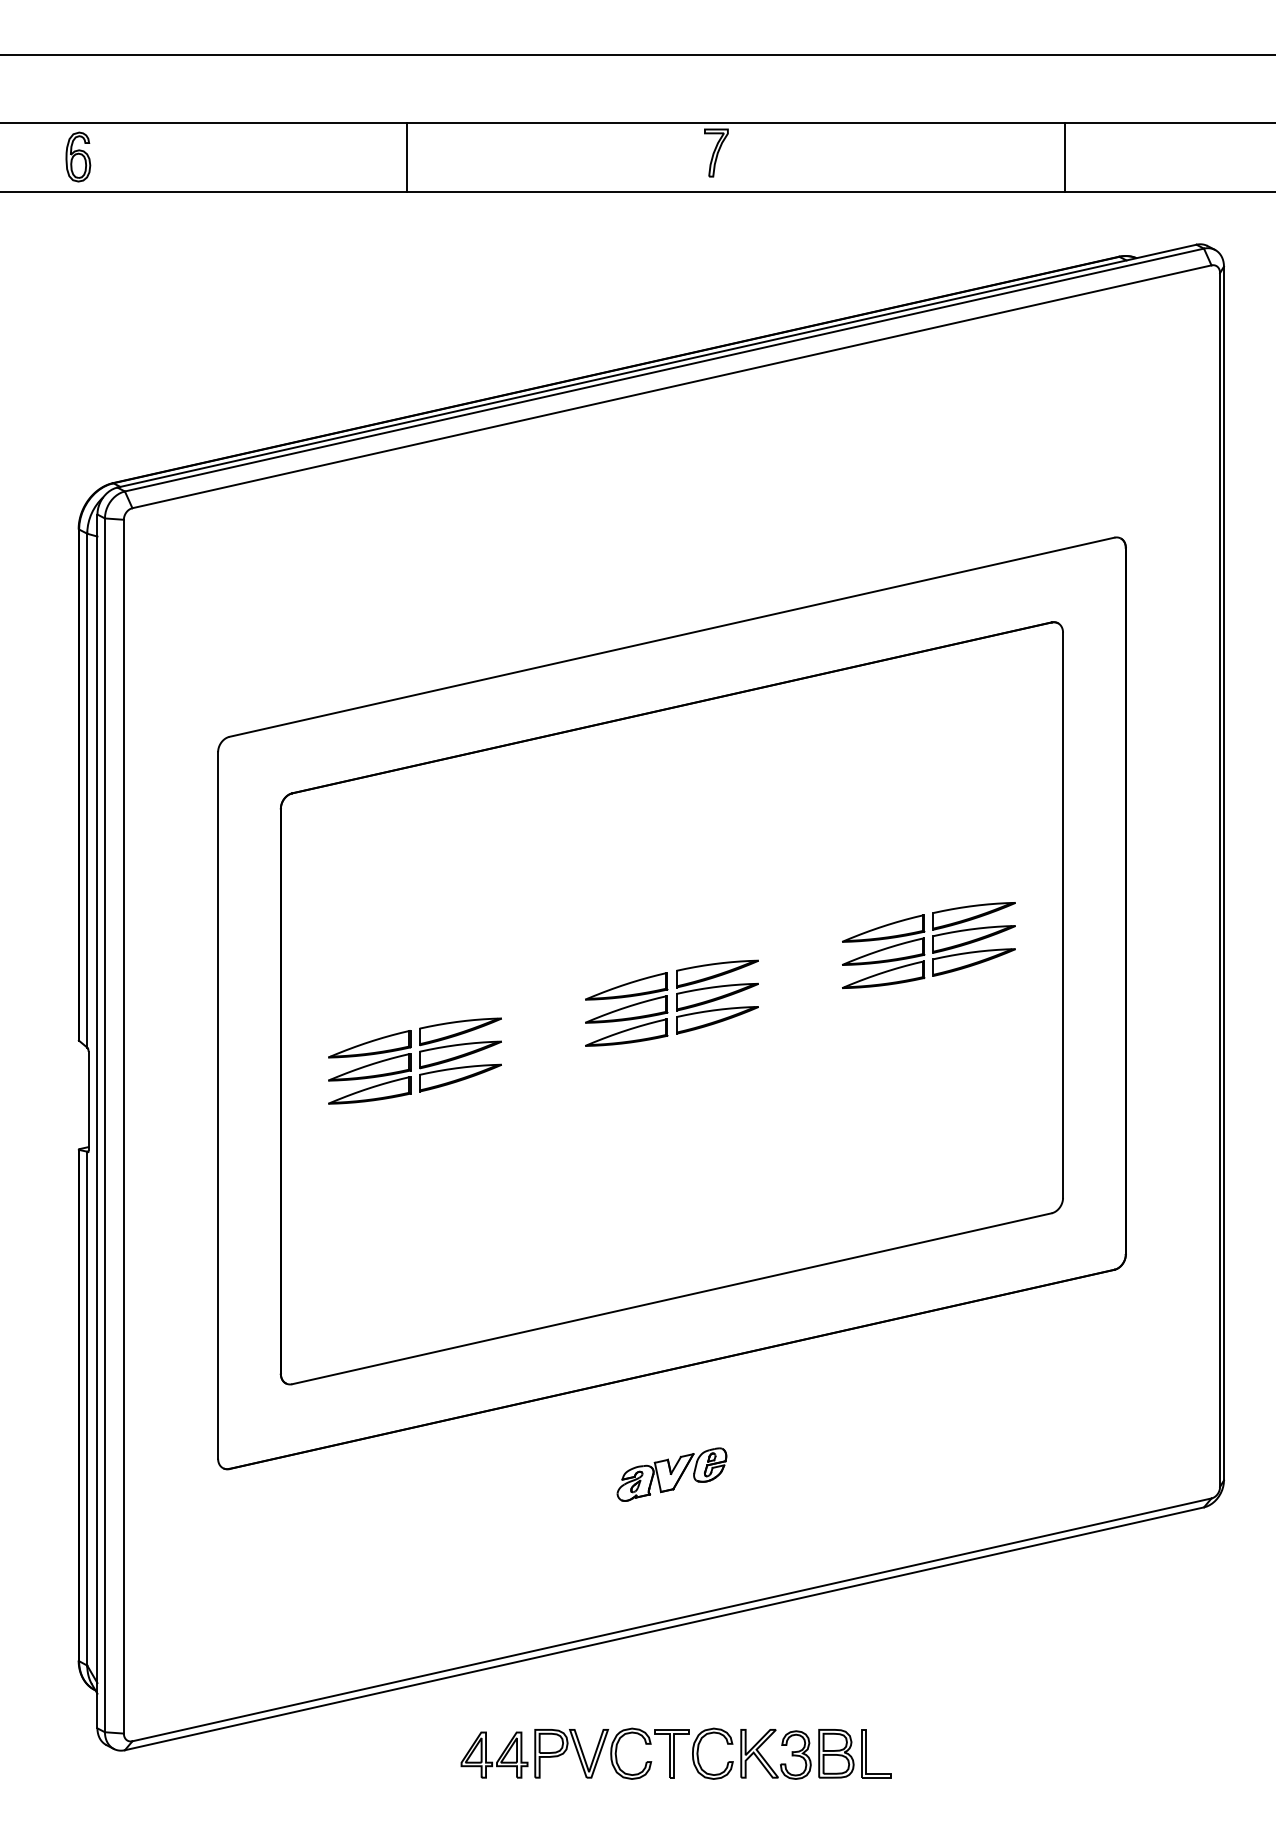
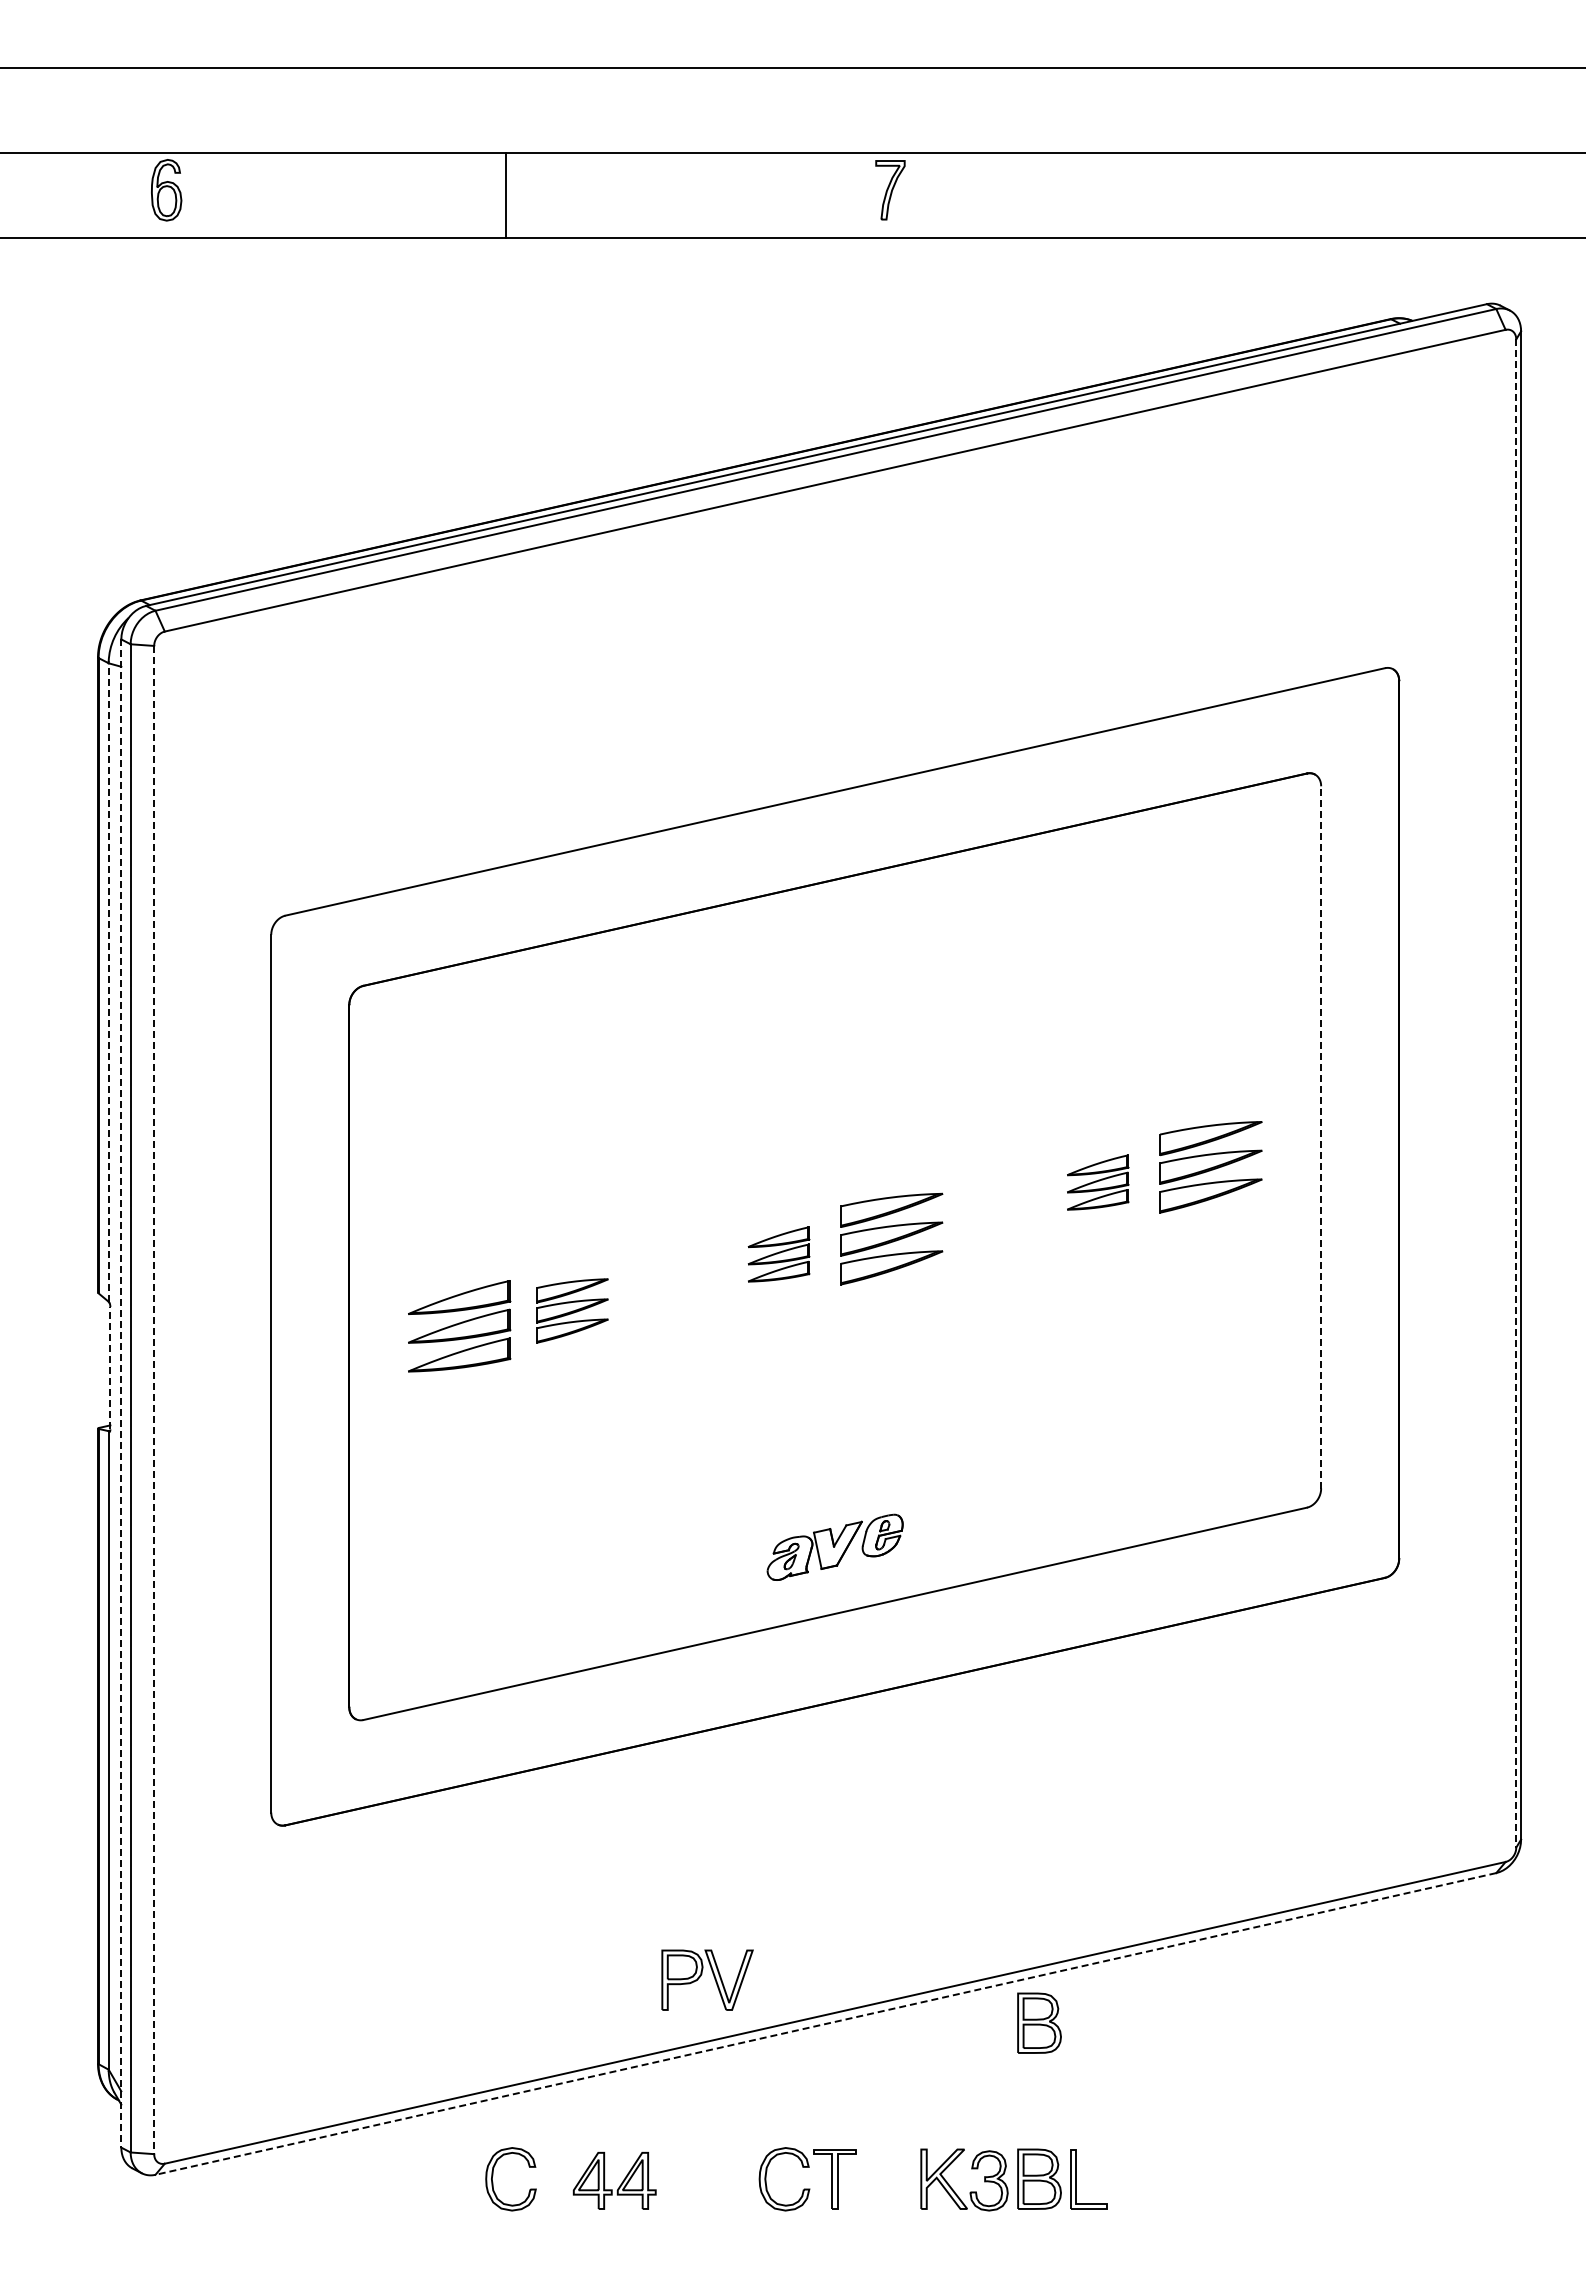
part: (78, 157) -> (166, 190), moved
line: (1064, 157) -> (1323, 195), removed
line: (87, 790) -> (108, 982), solid -> dashed
line: (1220, 880) -> (1516, 1094), solid -> dashed
line: (1063, 914) -> (1321, 1136), solid -> dashed
part: (883, 951) -> (1097, 1182), size x0.6
part: (626, 1009) -> (778, 1254), size x0.6
part: (460, 1054) -> (572, 1310), size x0.7
line: (88, 1100) -> (110, 1367), solid -> dashed
line: (97, 1122) -> (121, 1394), solid -> dashed
line: (124, 1127) -> (154, 1400), solid -> dashed
part: (671, 1473) -> (834, 1546), moved
part: (836, 1627) -> (1039, 2022), added
line: (664, 1629) -> (825, 2024), solid -> dashed
part: (566, 1750) -> (701, 1976), moved
part: (698, 1756) -> (493, 2182), moved

